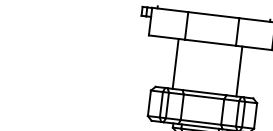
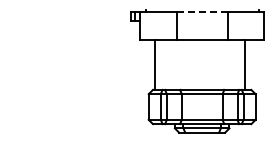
line: (214, 14) -> (202, 11), solid -> dashed
line: (176, 63) -> (155, 64), moved
line: (239, 71) -> (245, 64), moved

